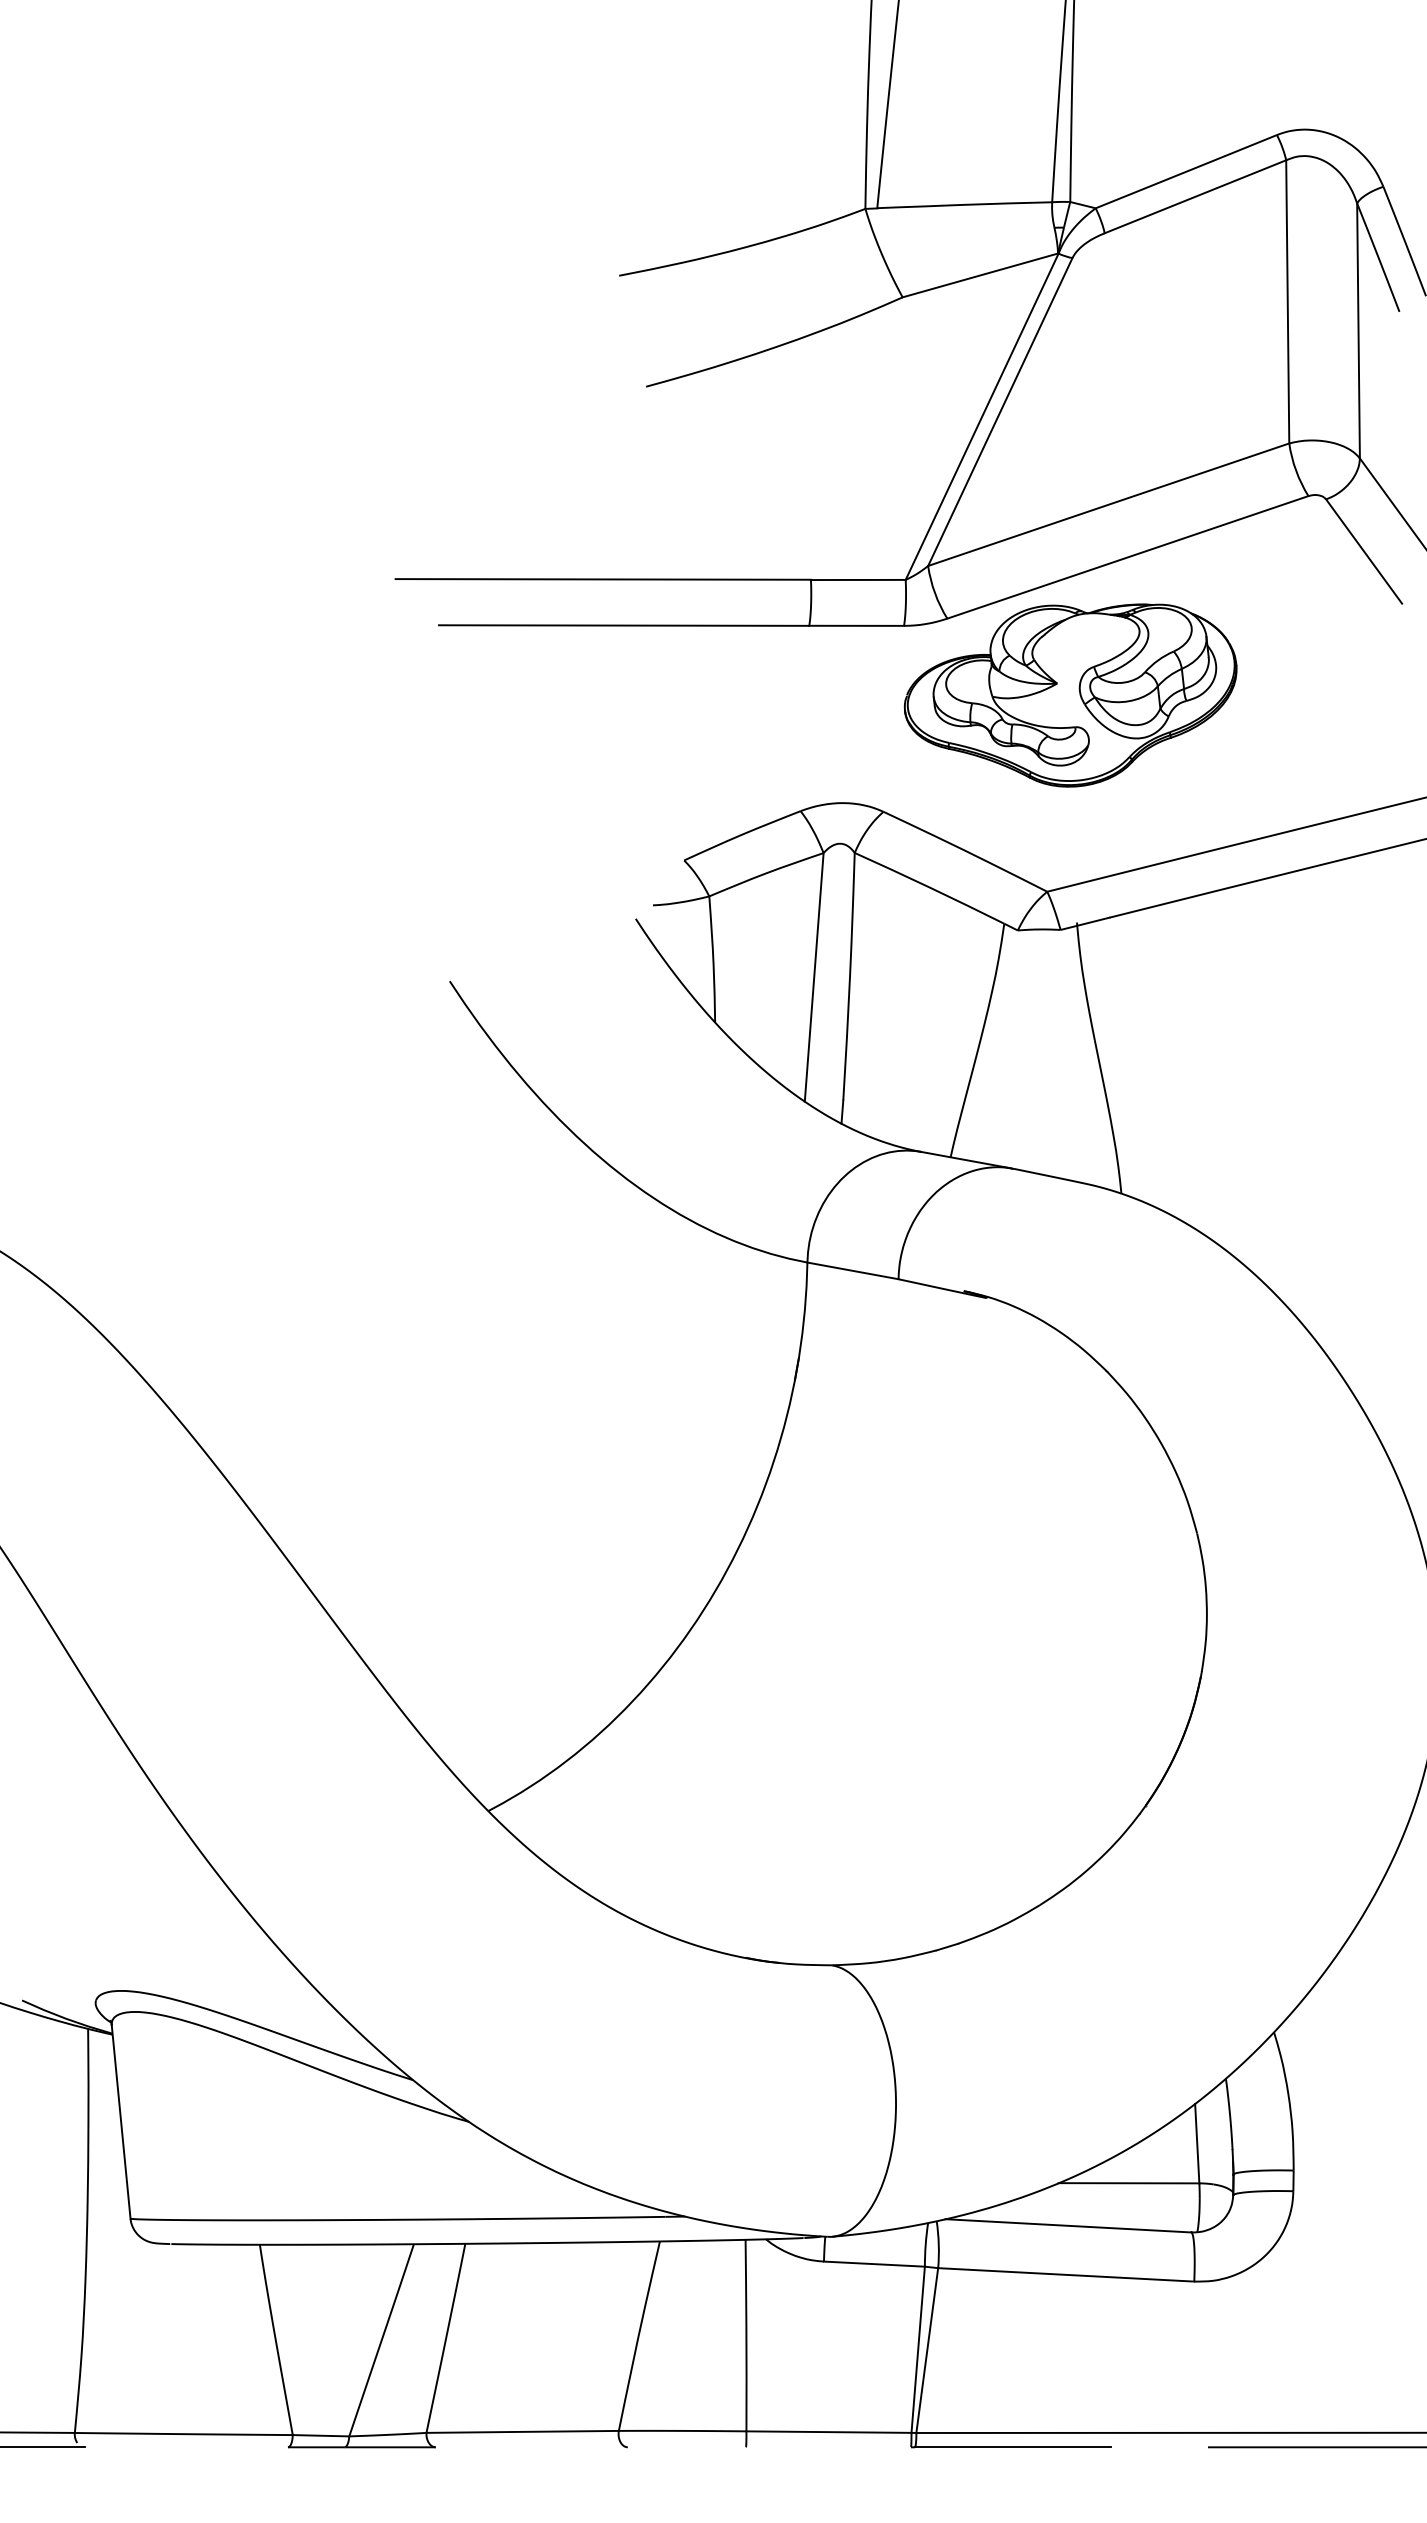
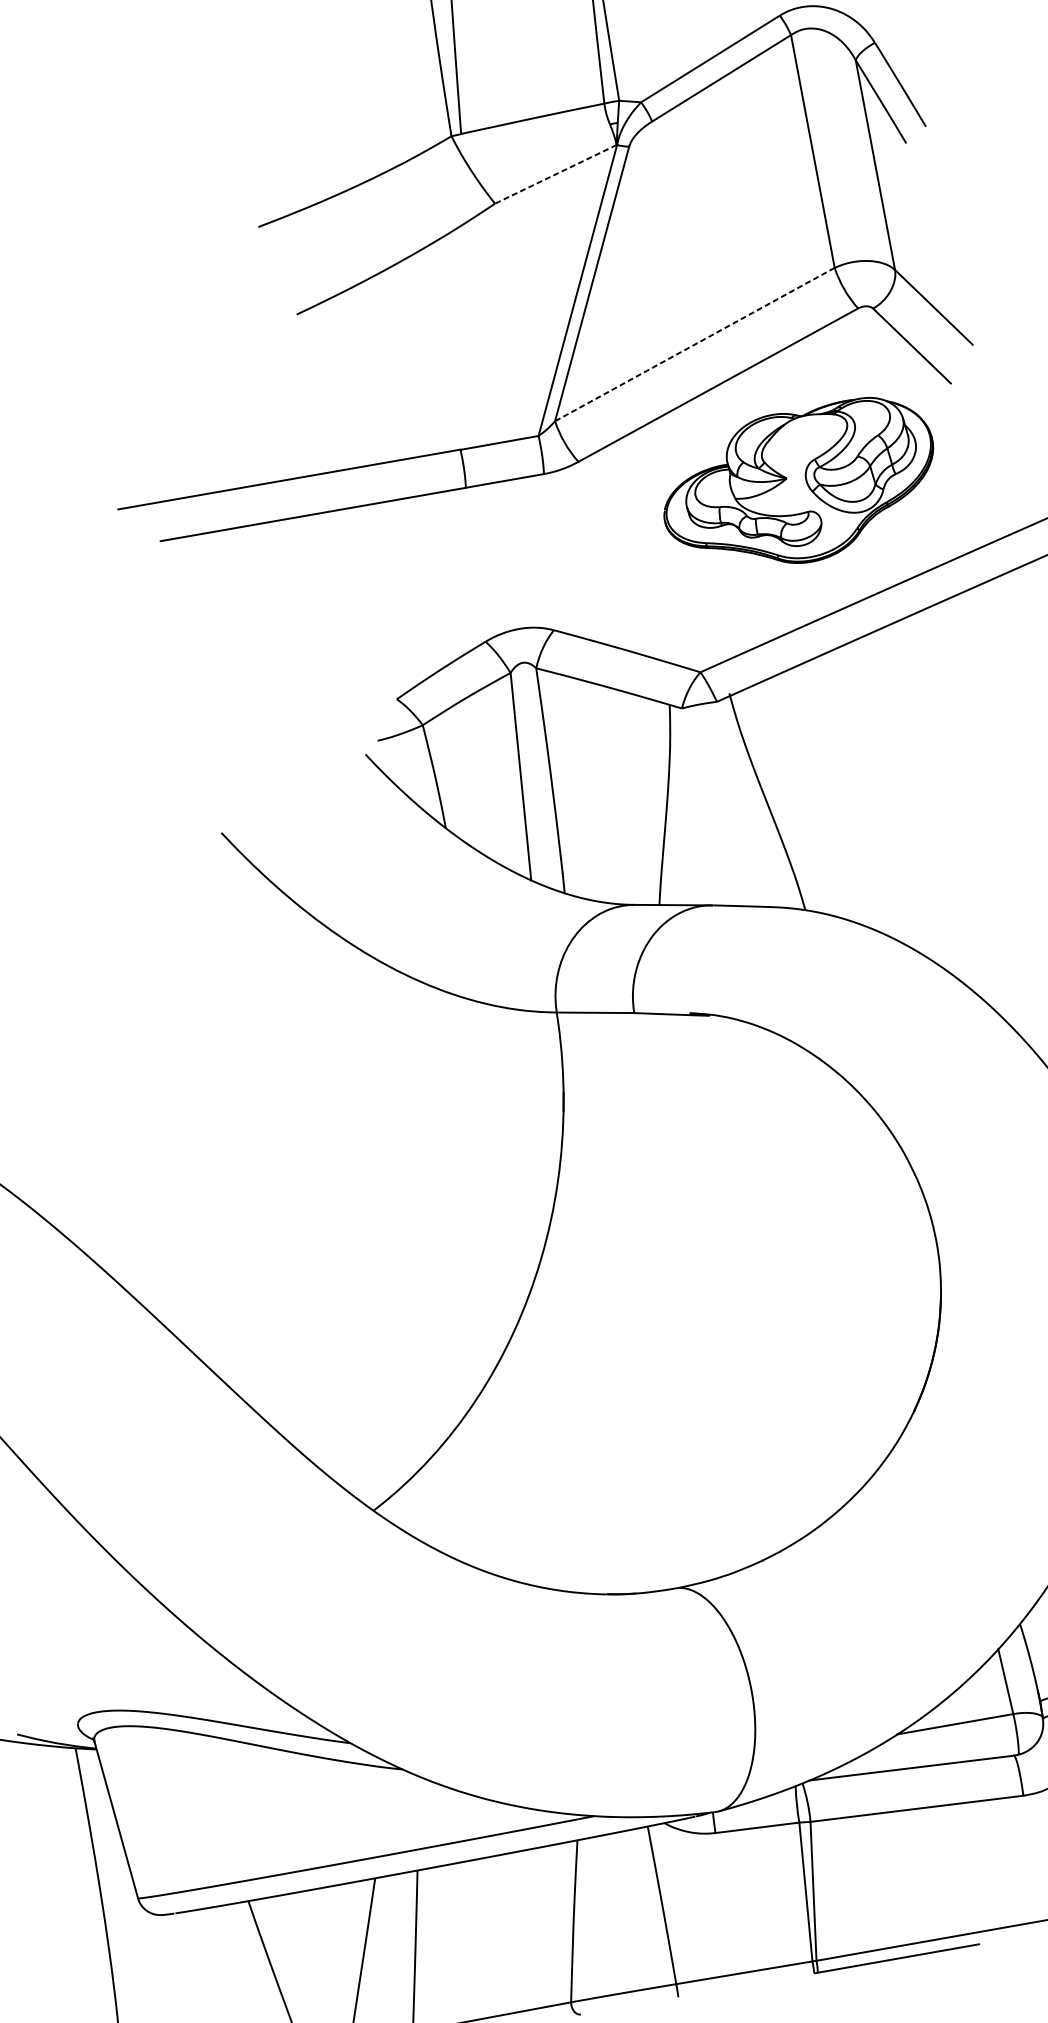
line: (980, 275) -> (555, 174), solid -> dashed
line: (1108, 504) -> (694, 344), solid -> dashed
part: (1070, 695) -> (799, 486), moved

